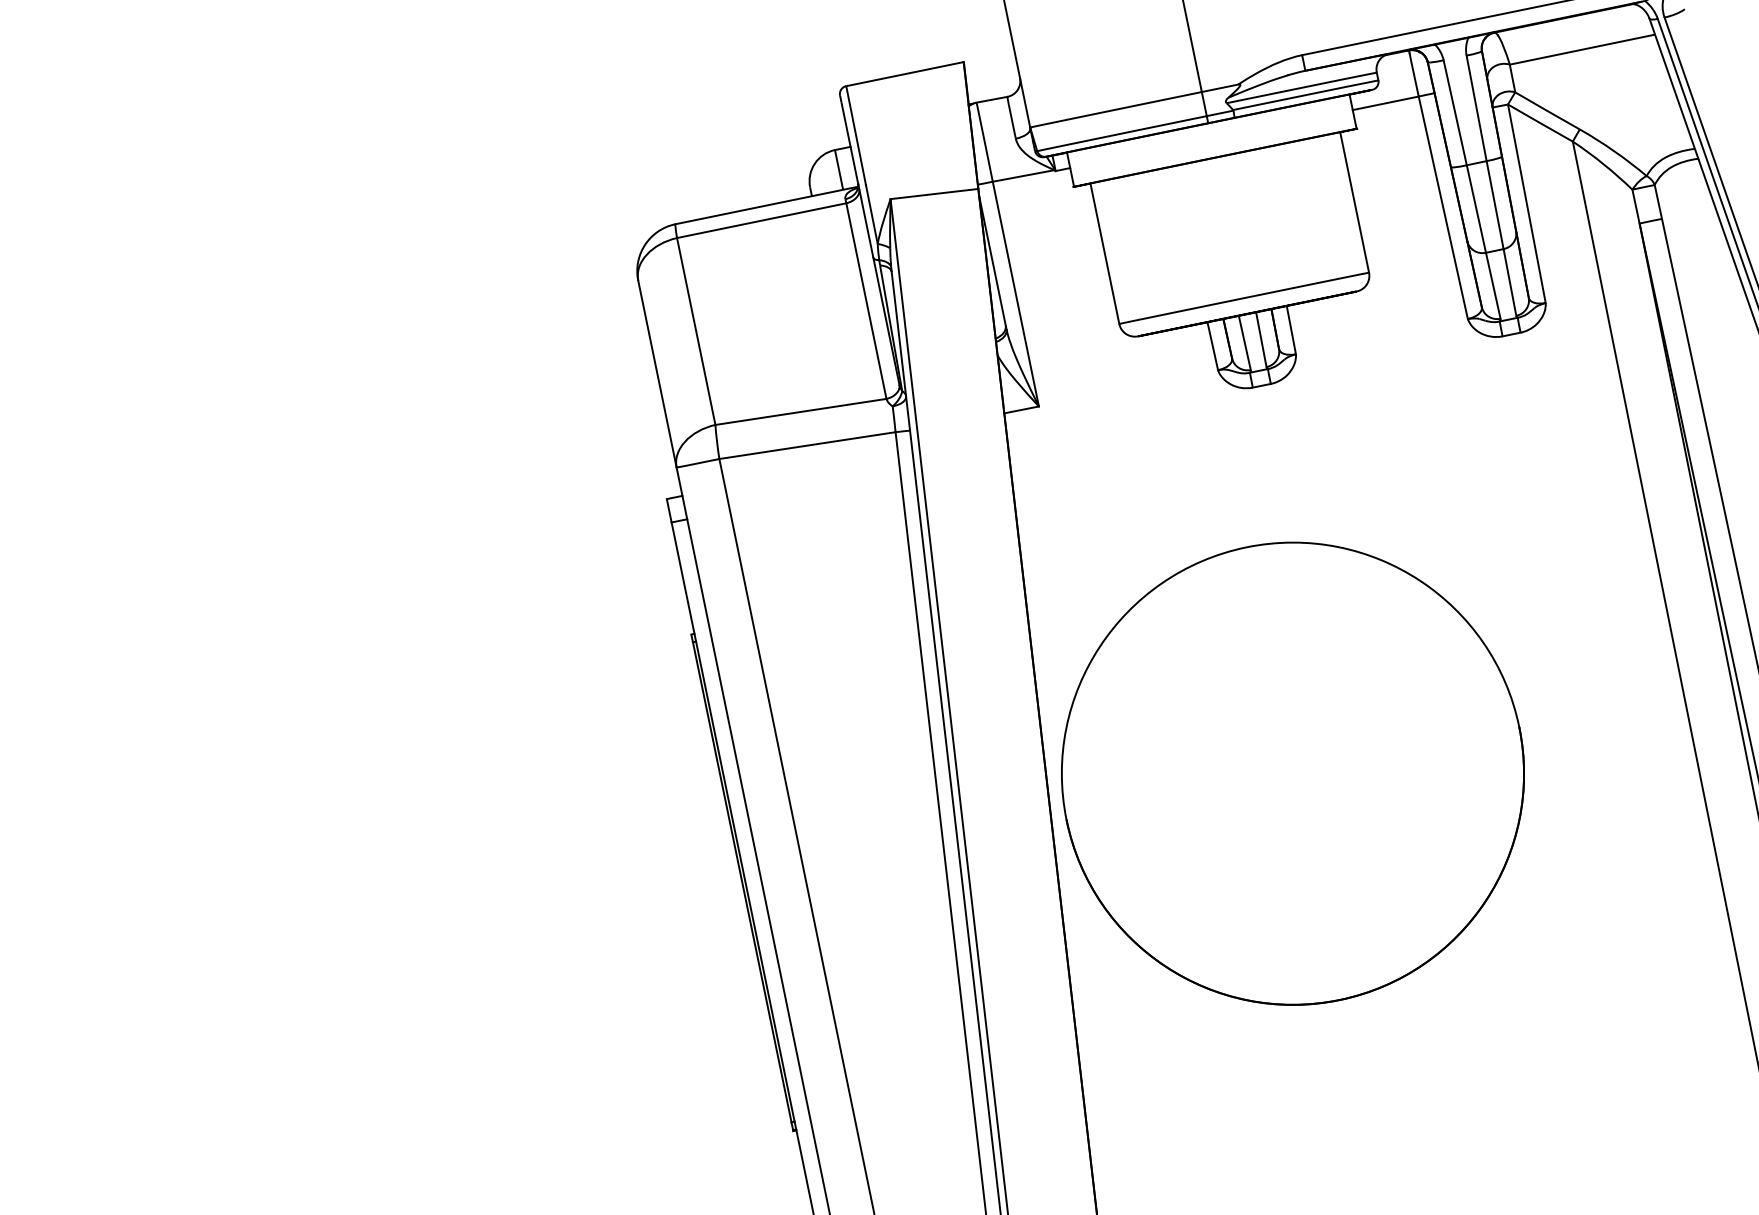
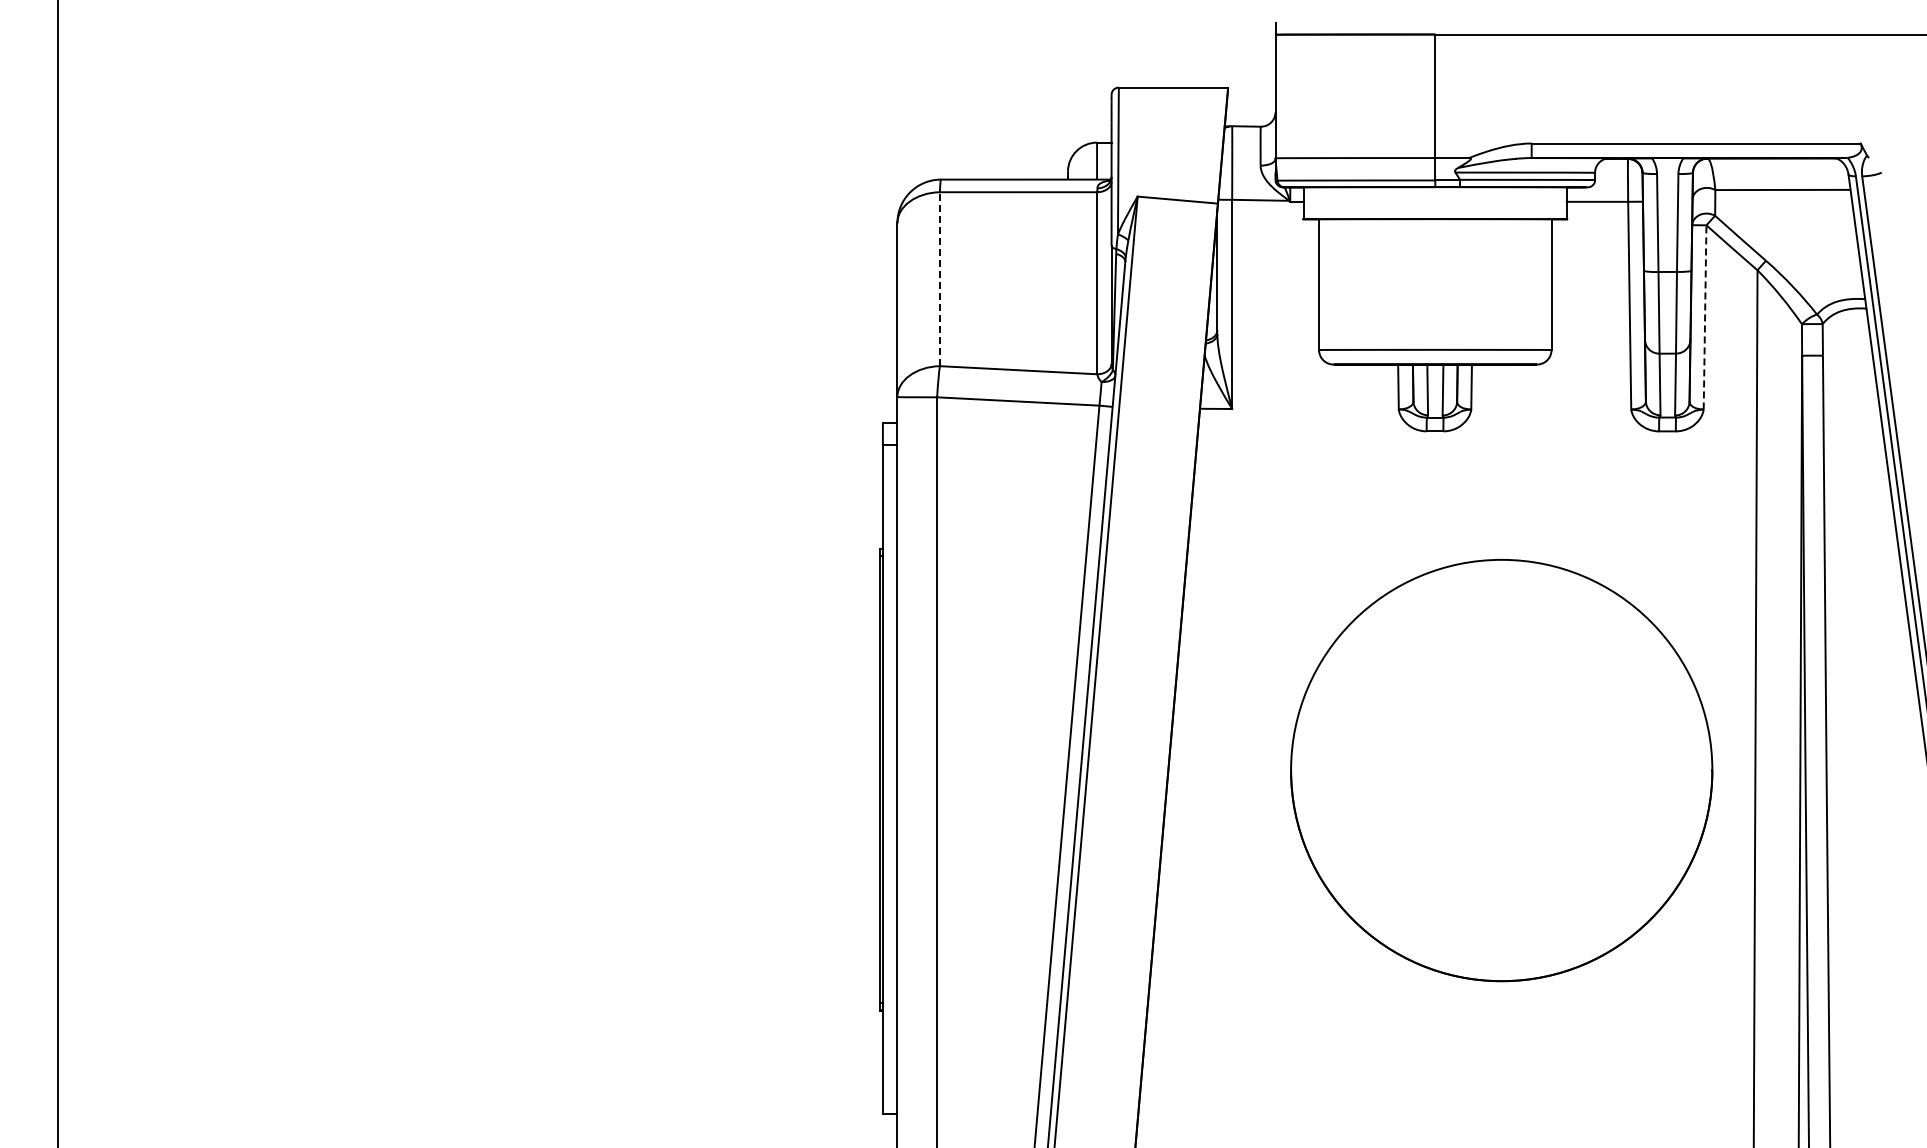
line: (1527, 202) -> (1705, 316), solid -> dashed
line: (695, 331) -> (939, 279), solid -> dashed
part: (1292, 773) -> (1501, 770), moved

